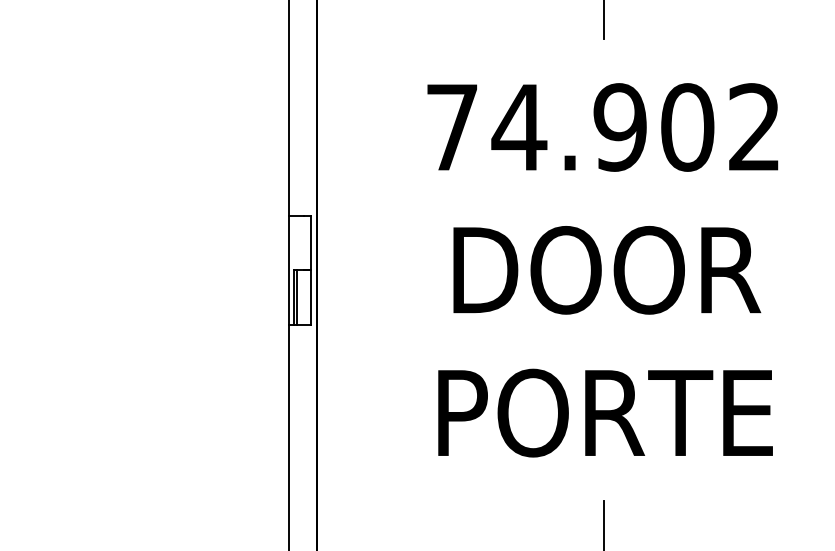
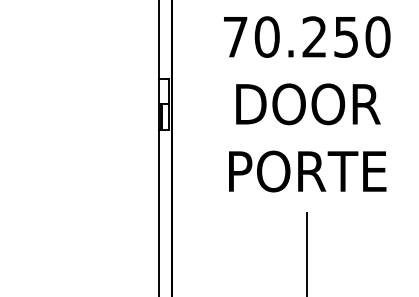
text: (636, 126) -> (322, 36), 74.902 -> 70.250

